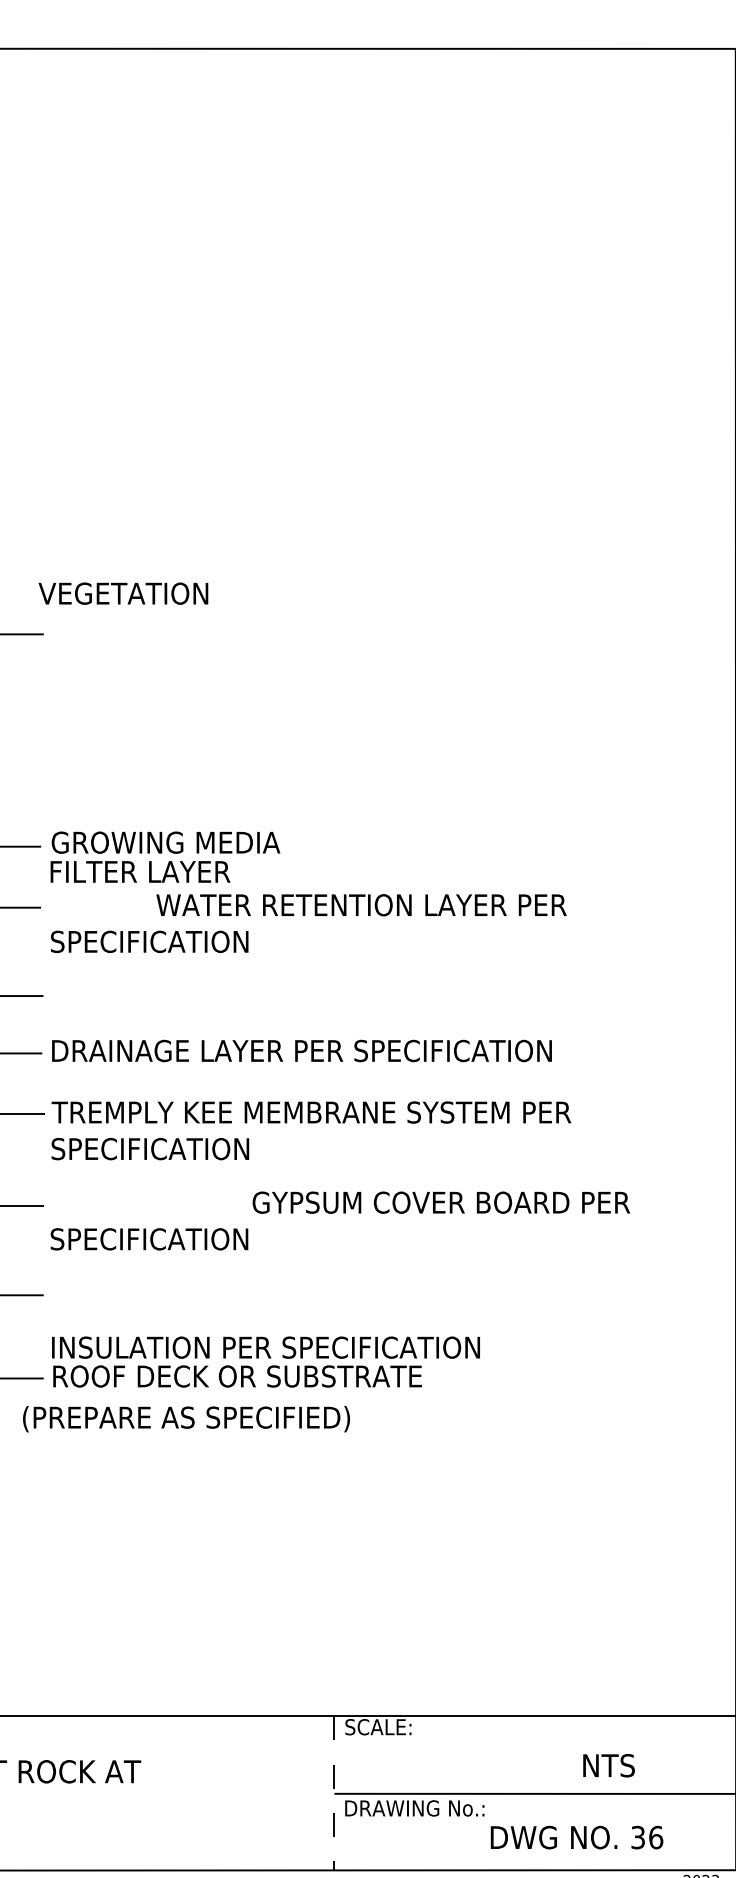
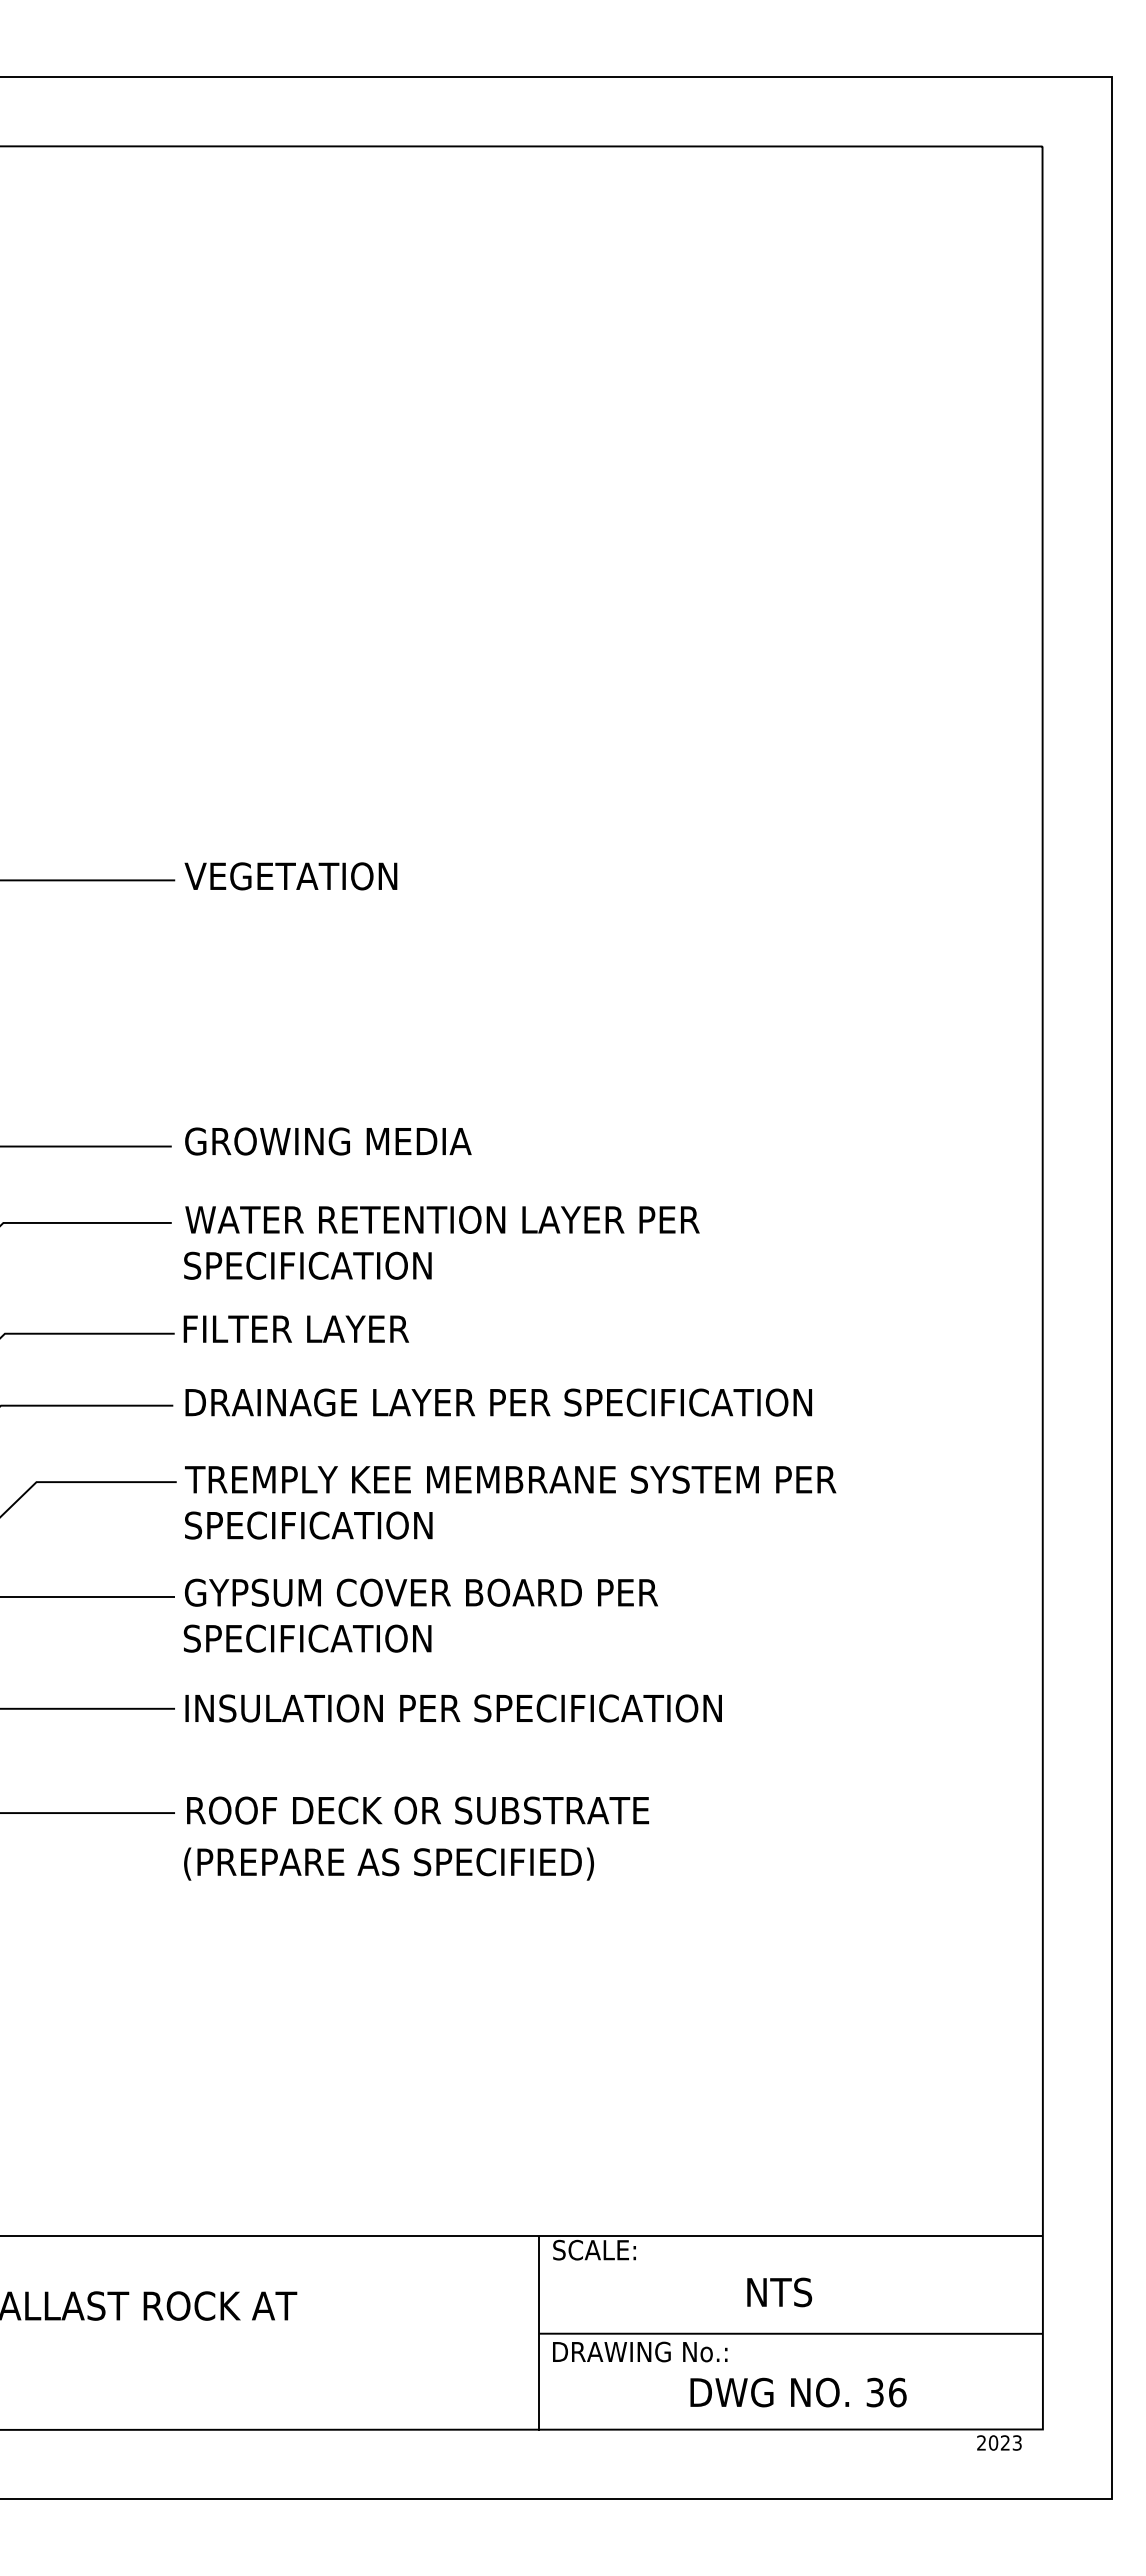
text: (123, 593) -> (290, 876), moved
text: (140, 871) -> (296, 1328), moved
text: (361, 904) -> (442, 1219), moved
text: (441, 1202) -> (421, 1592), moved
text: (265, 1347) -> (453, 1708), moved
text: (186, 1418) -> (388, 1863), moved
text: (608, 1765) -> (779, 2292), moved
line: (334, 1794) -> (539, 2334), dashed -> solid
text: (577, 1837) -> (798, 2392), moved

